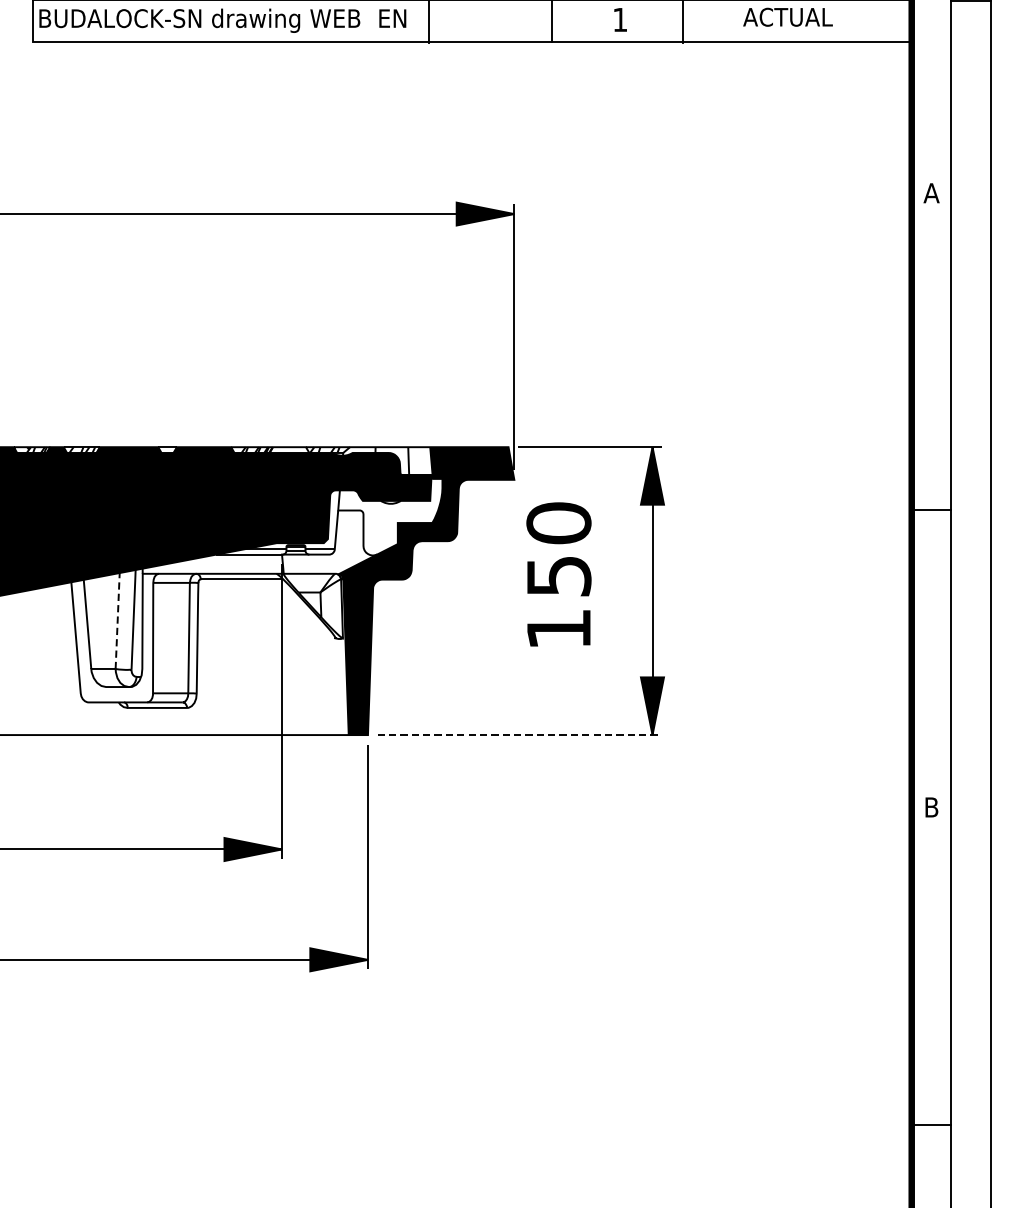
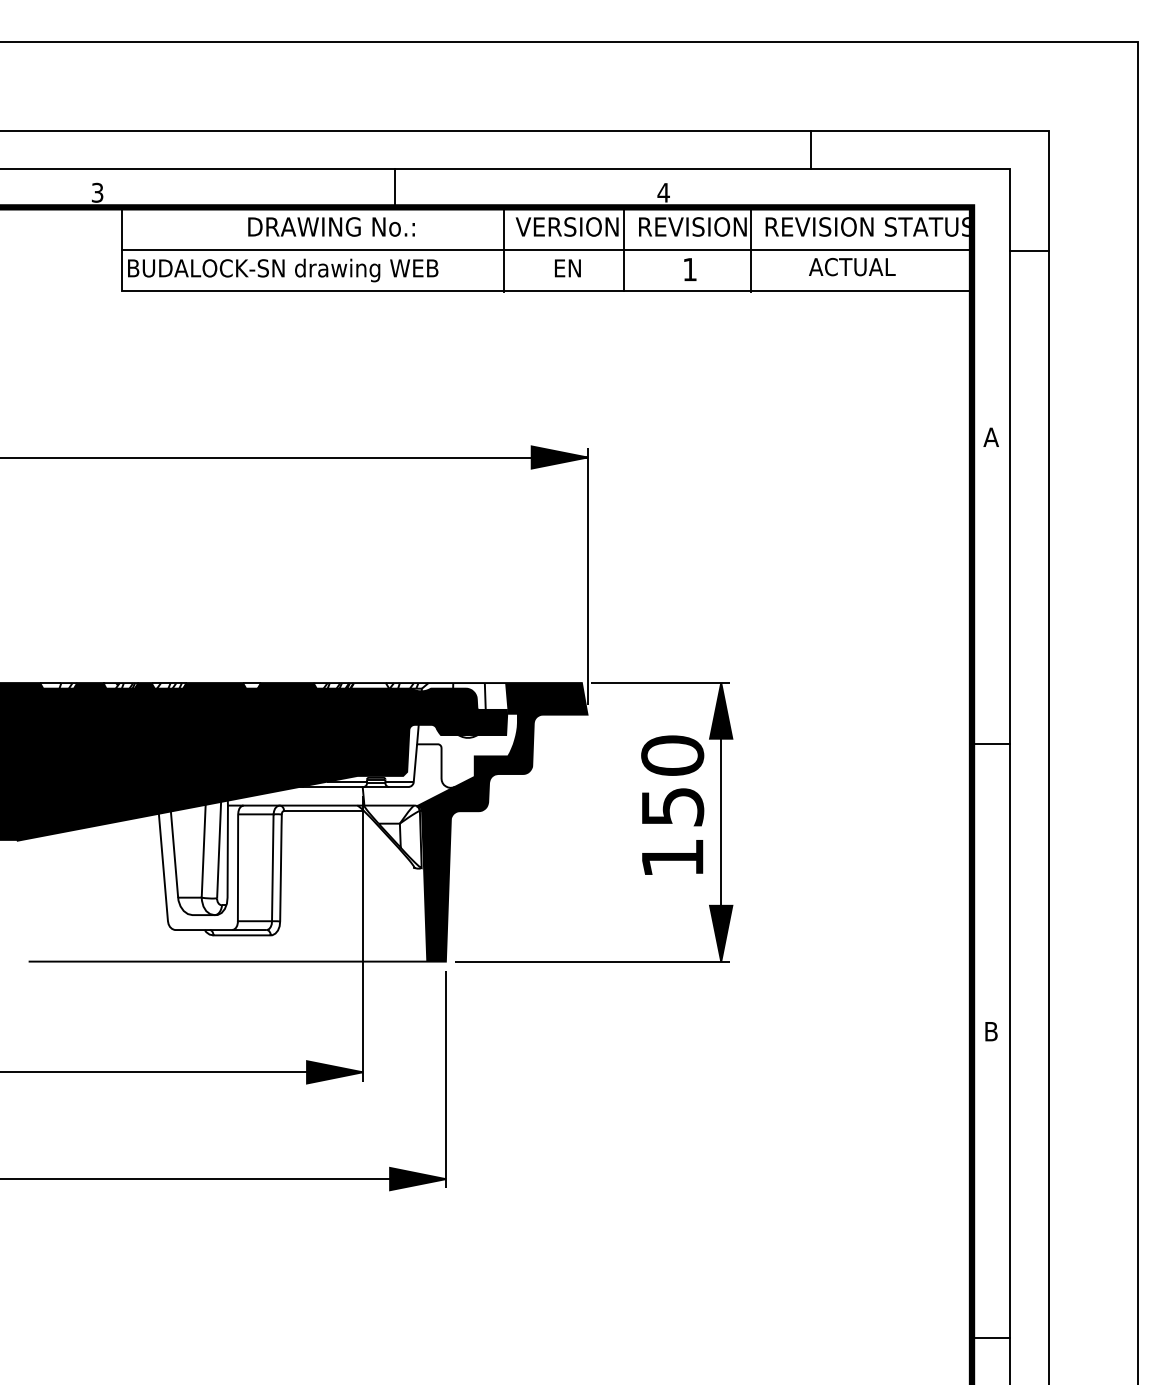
text: (392, 18) -> (567, 268), moved
text: (558, 573) -> (672, 804), moved
line: (117, 621) -> (203, 851), dashed -> solid
line: (519, 734) -> (592, 961), dashed -> solid

